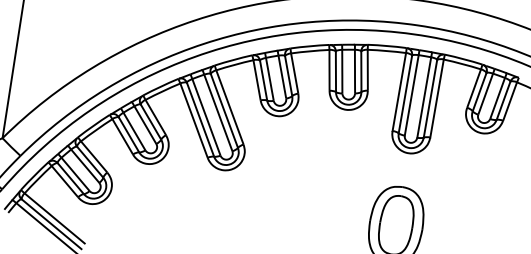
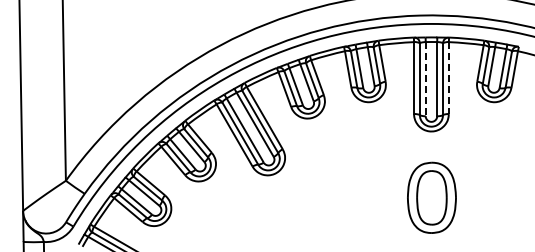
line: (411, 95) -> (425, 79), solid -> dashed
line: (436, 98) -> (448, 78), solid -> dashed

